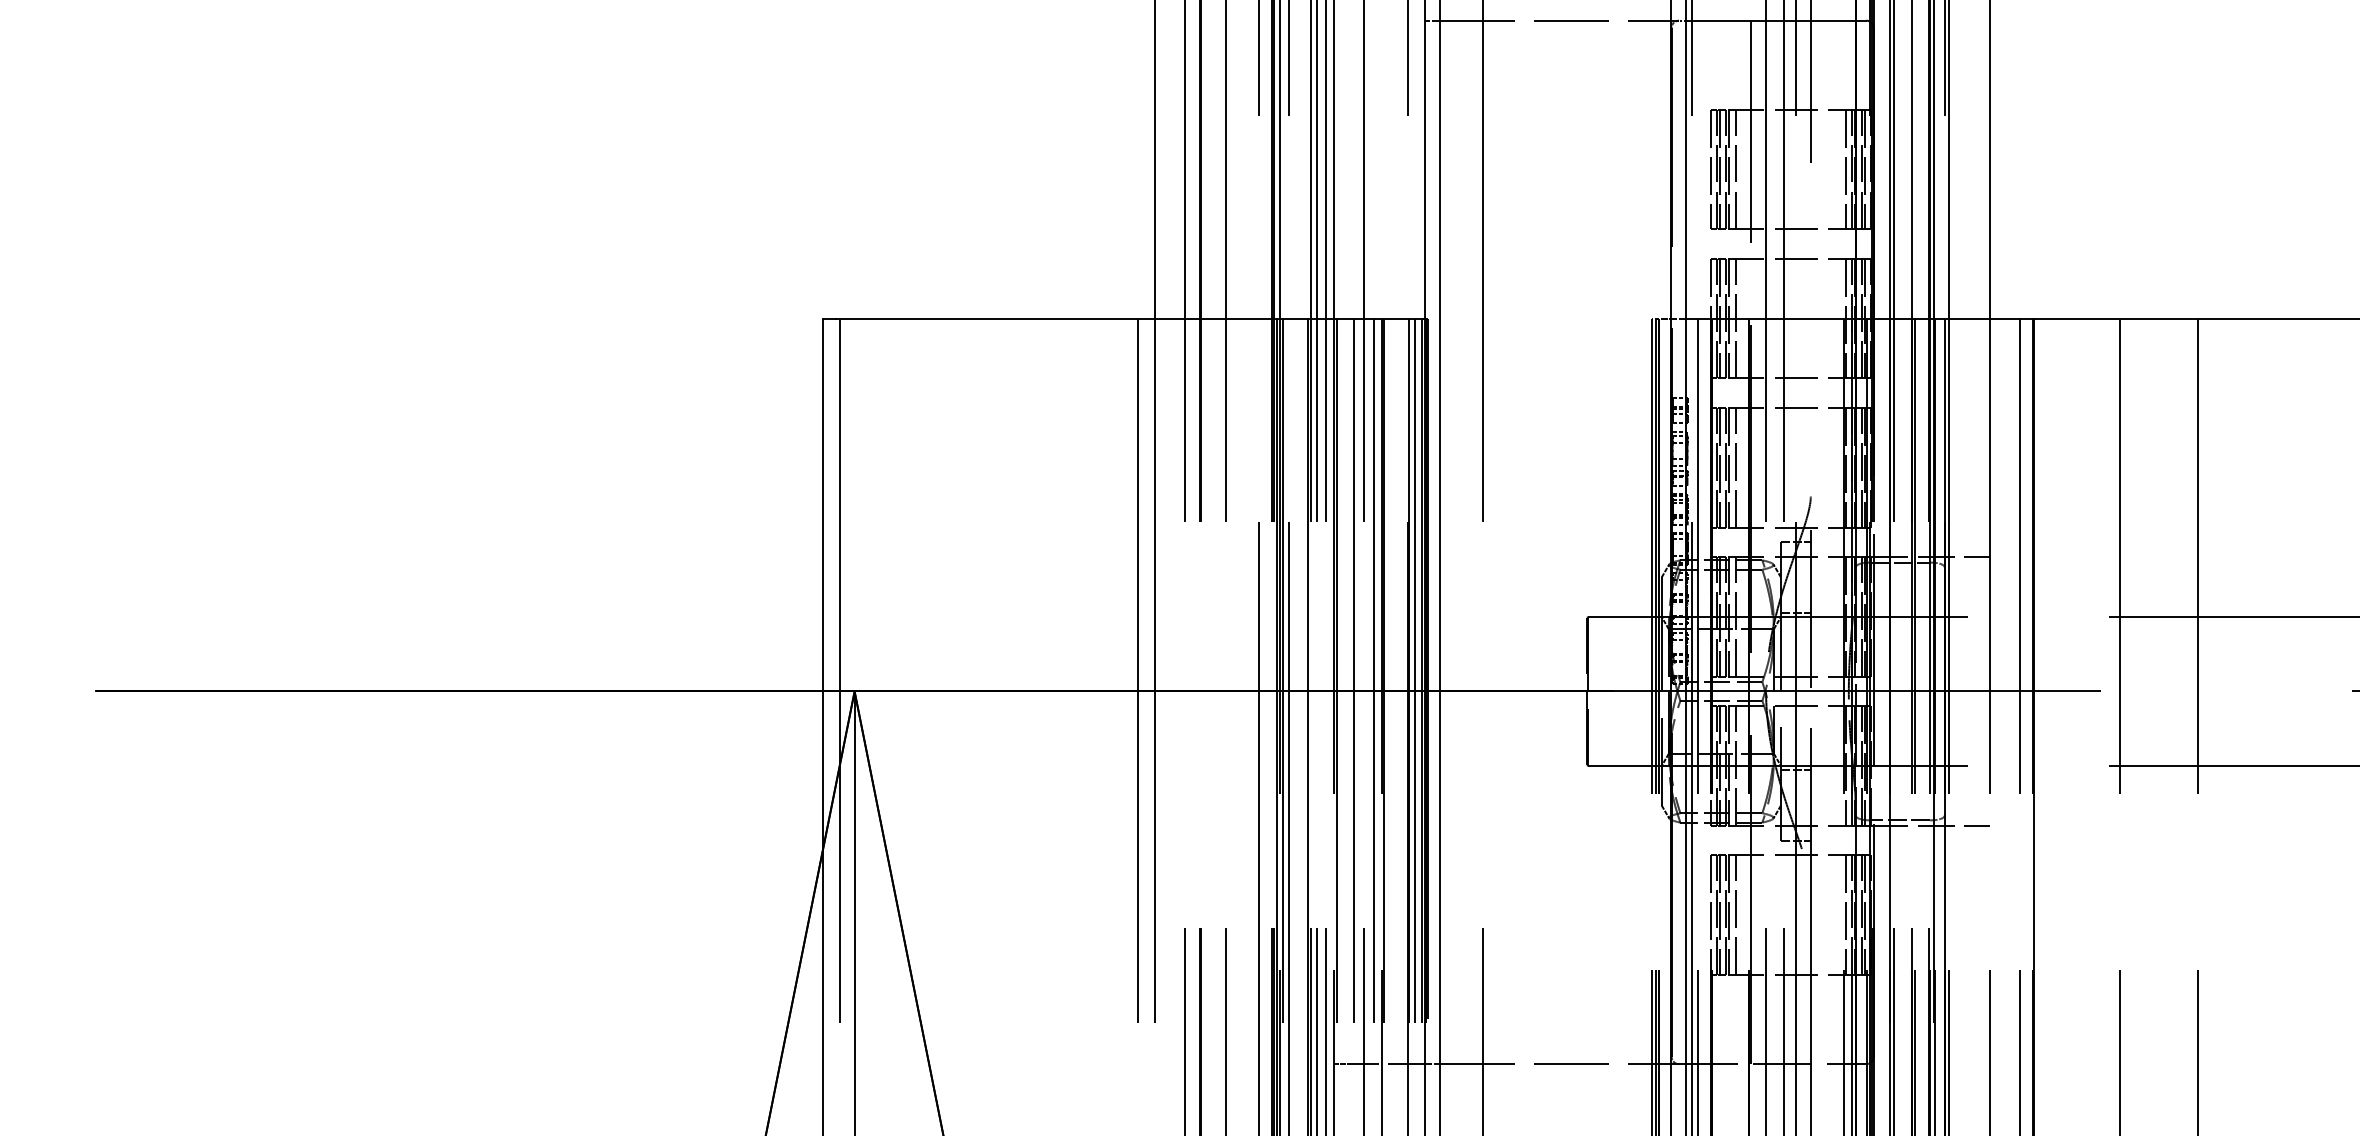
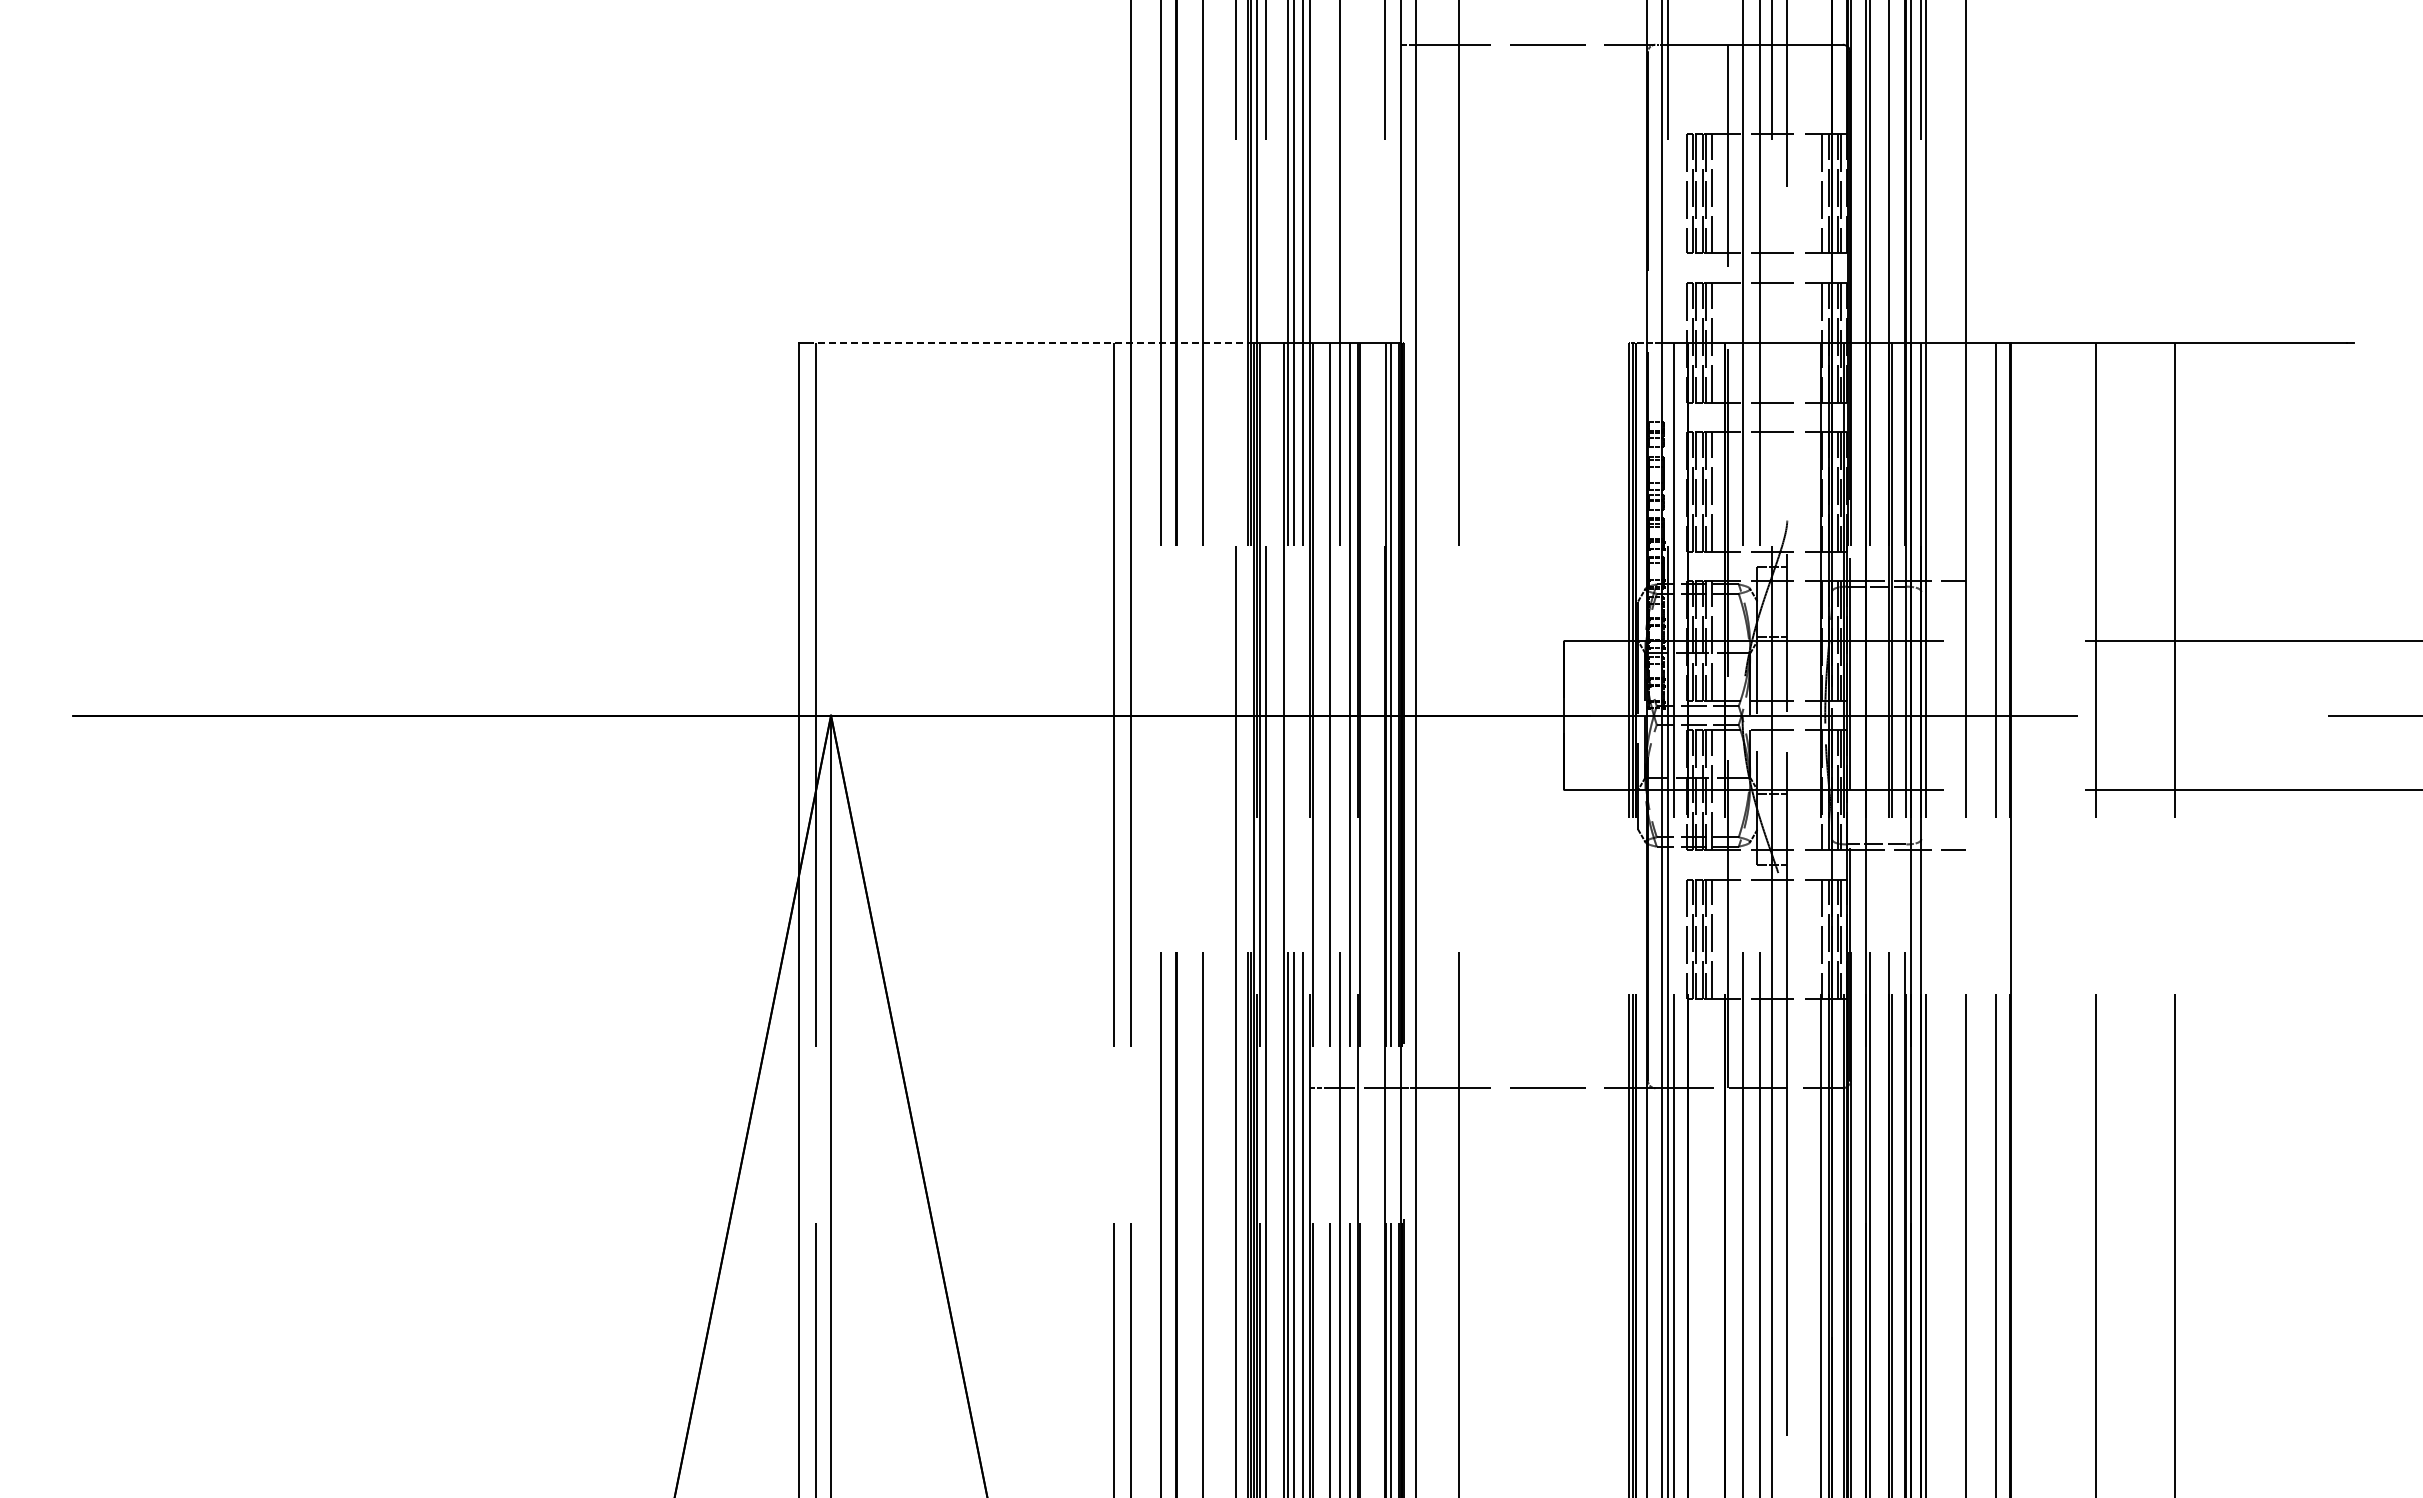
line: (1057, 318) -> (1033, 342), solid -> dashed

